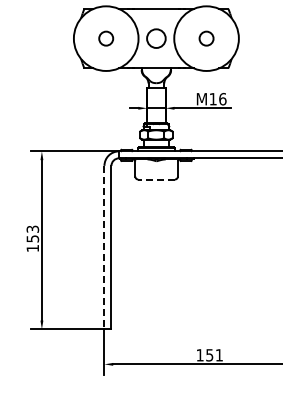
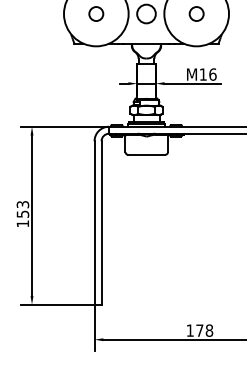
line: (156, 179) -> (146, 154), dashed -> solid
line: (104, 247) -> (94, 222), dashed -> solid
text: (214, 355) -> (204, 330), 151 -> 178

